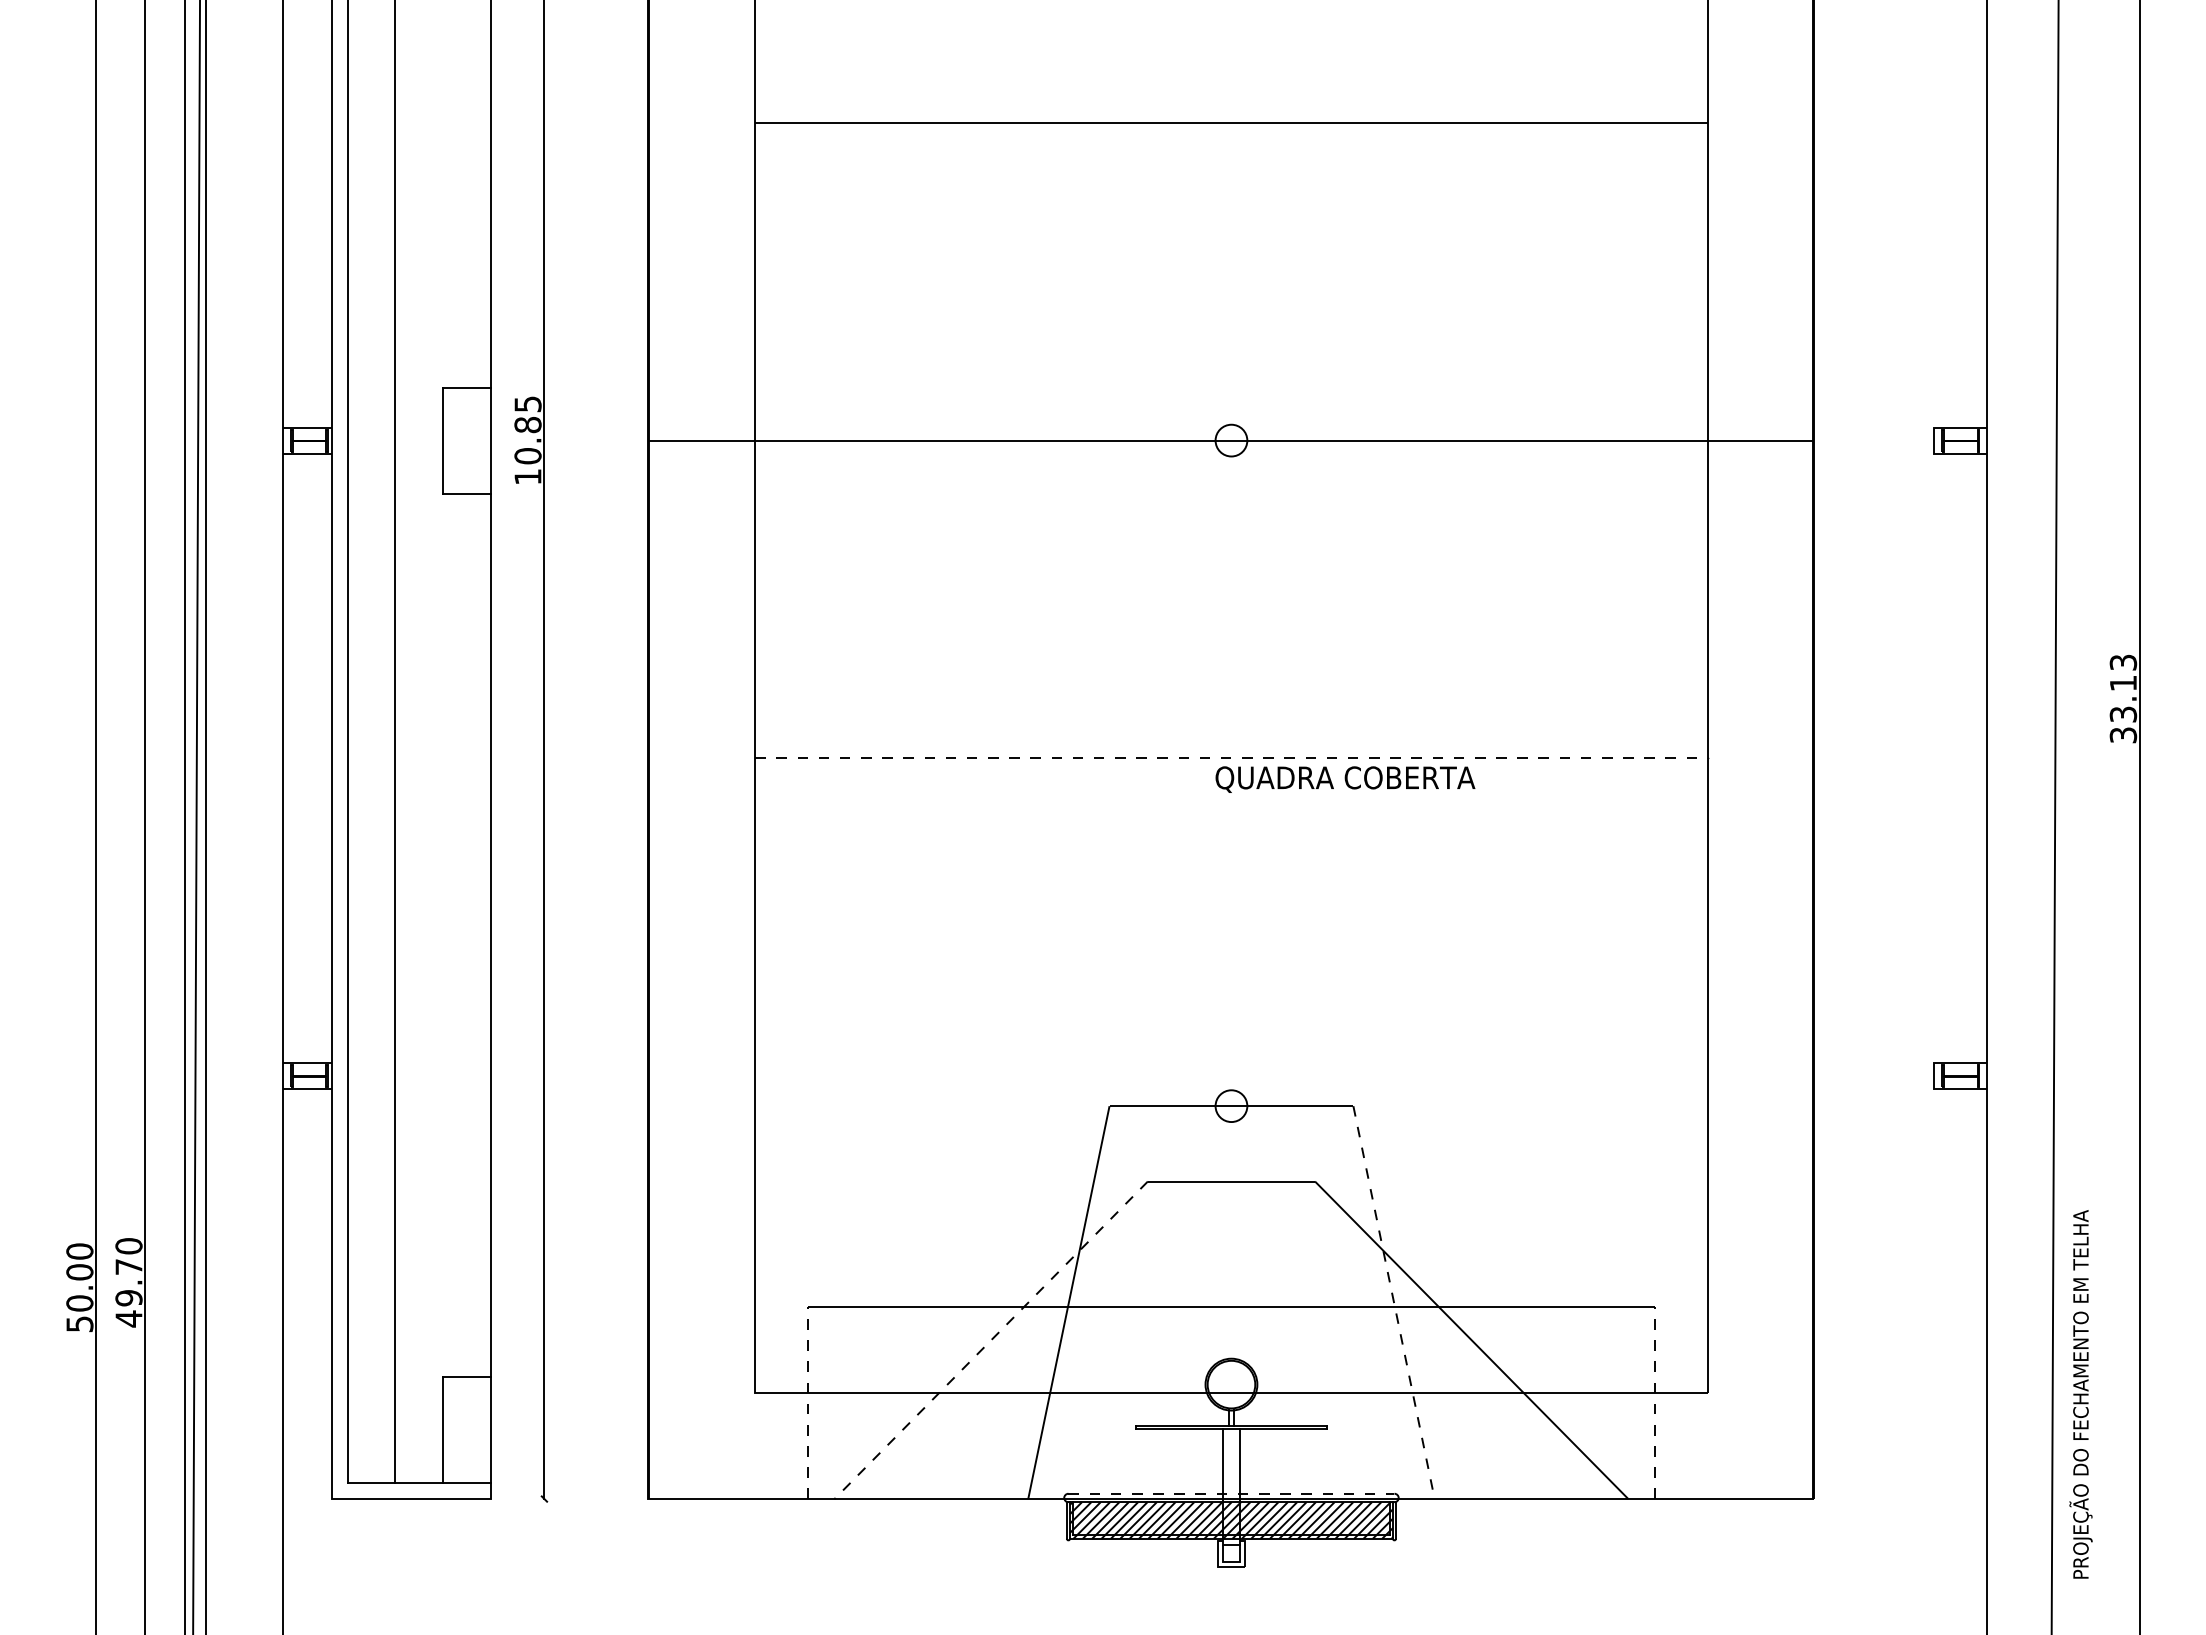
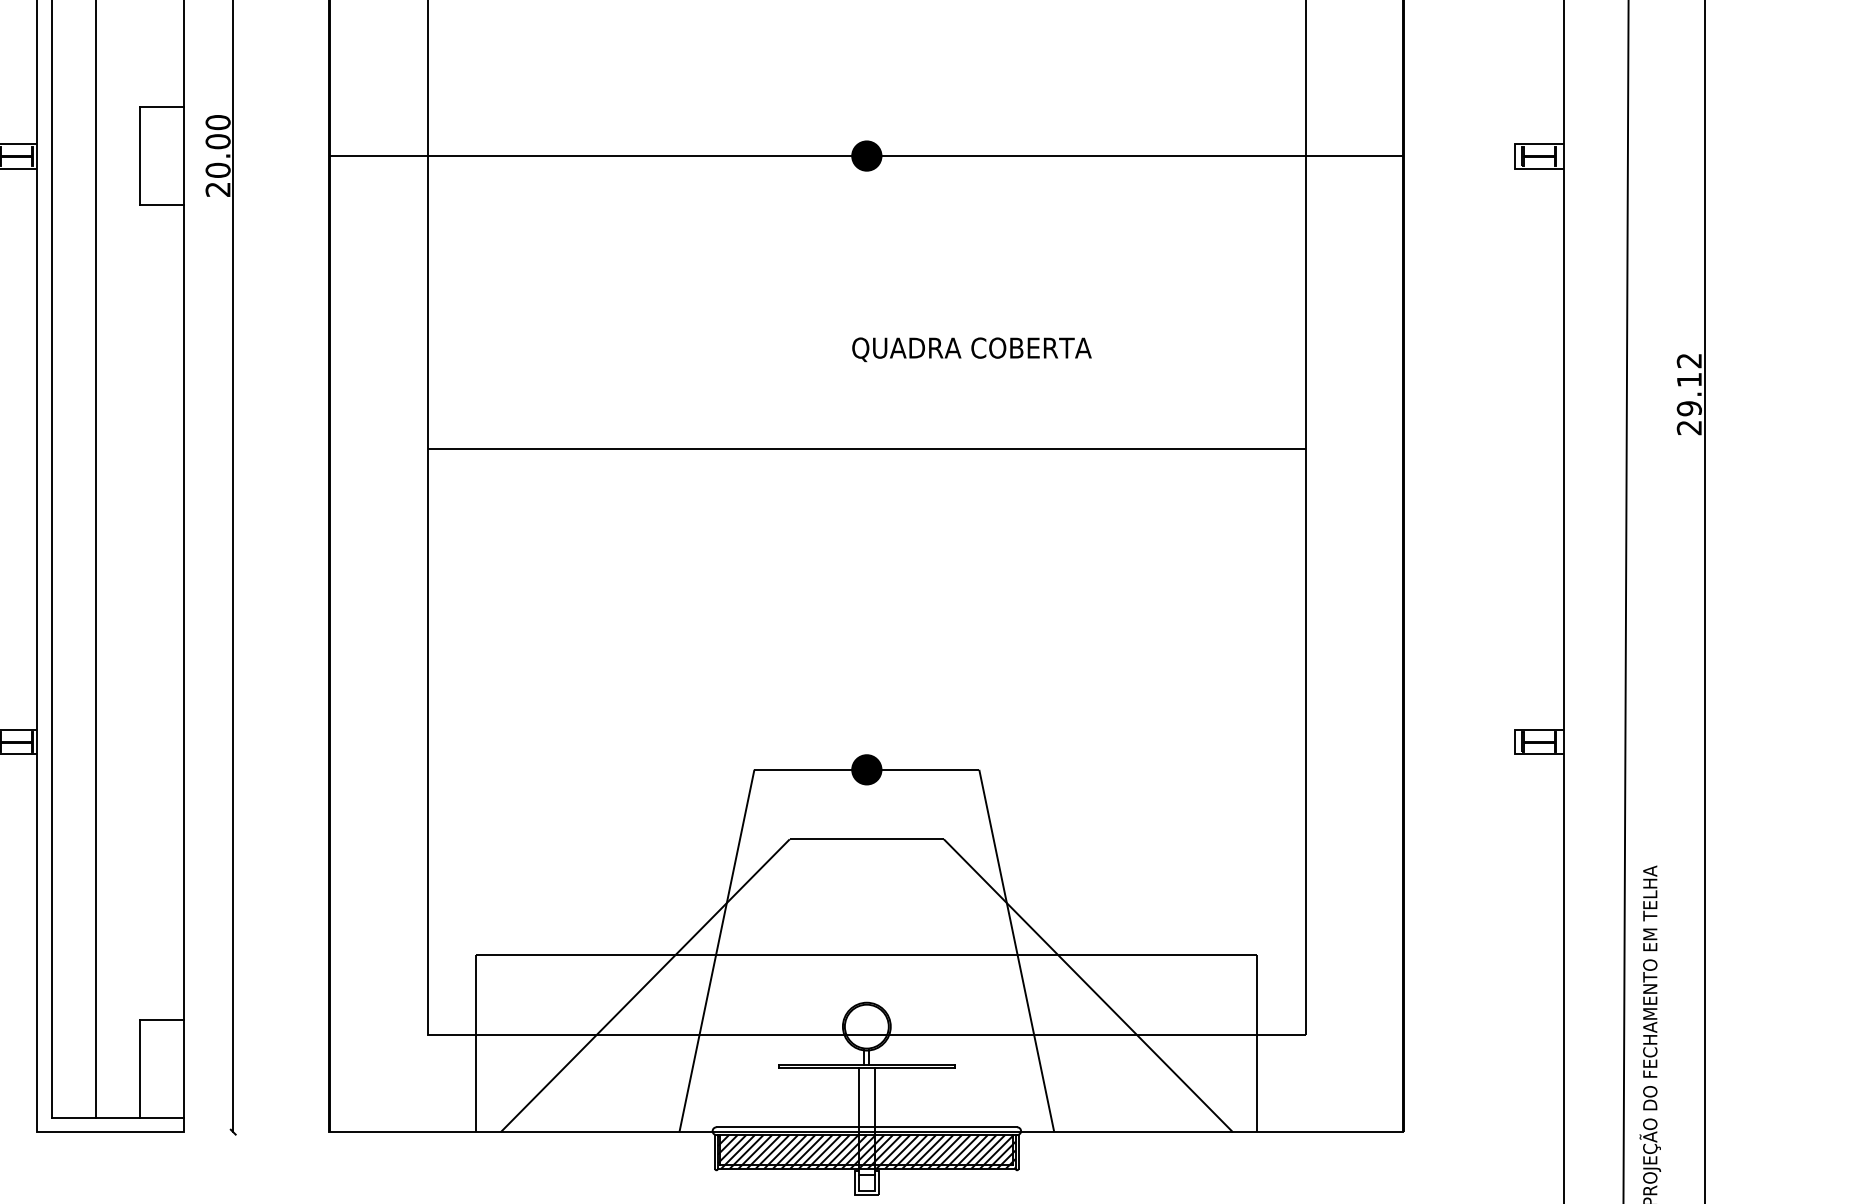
text: (527, 440) -> (217, 155), 10.85 -> 20.00
fill: (1231, 440) -> (866, 155), added
text: (2123, 698) -> (1689, 393), 33.13 -> 29.12
line: (1231, 758) -> (866, 449), dashed -> solid
text: (1345, 779) -> (972, 349), moved
fill: (1231, 1106) -> (866, 770), added
line: (1394, 1302) -> (1017, 950), dashed -> solid
line: (990, 1340) -> (644, 985), dashed -> solid
line: (808, 1403) -> (476, 1044), dashed -> solid
line: (1654, 1403) -> (1256, 1044), dashed -> solid
line: (1231, 1493) -> (866, 1127), dashed -> solid

